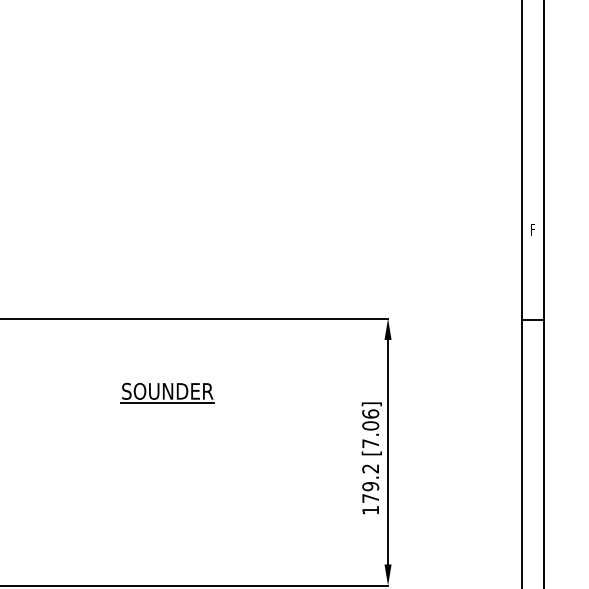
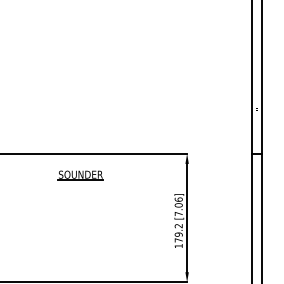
part: (167, 392) -> (80, 175), moved

